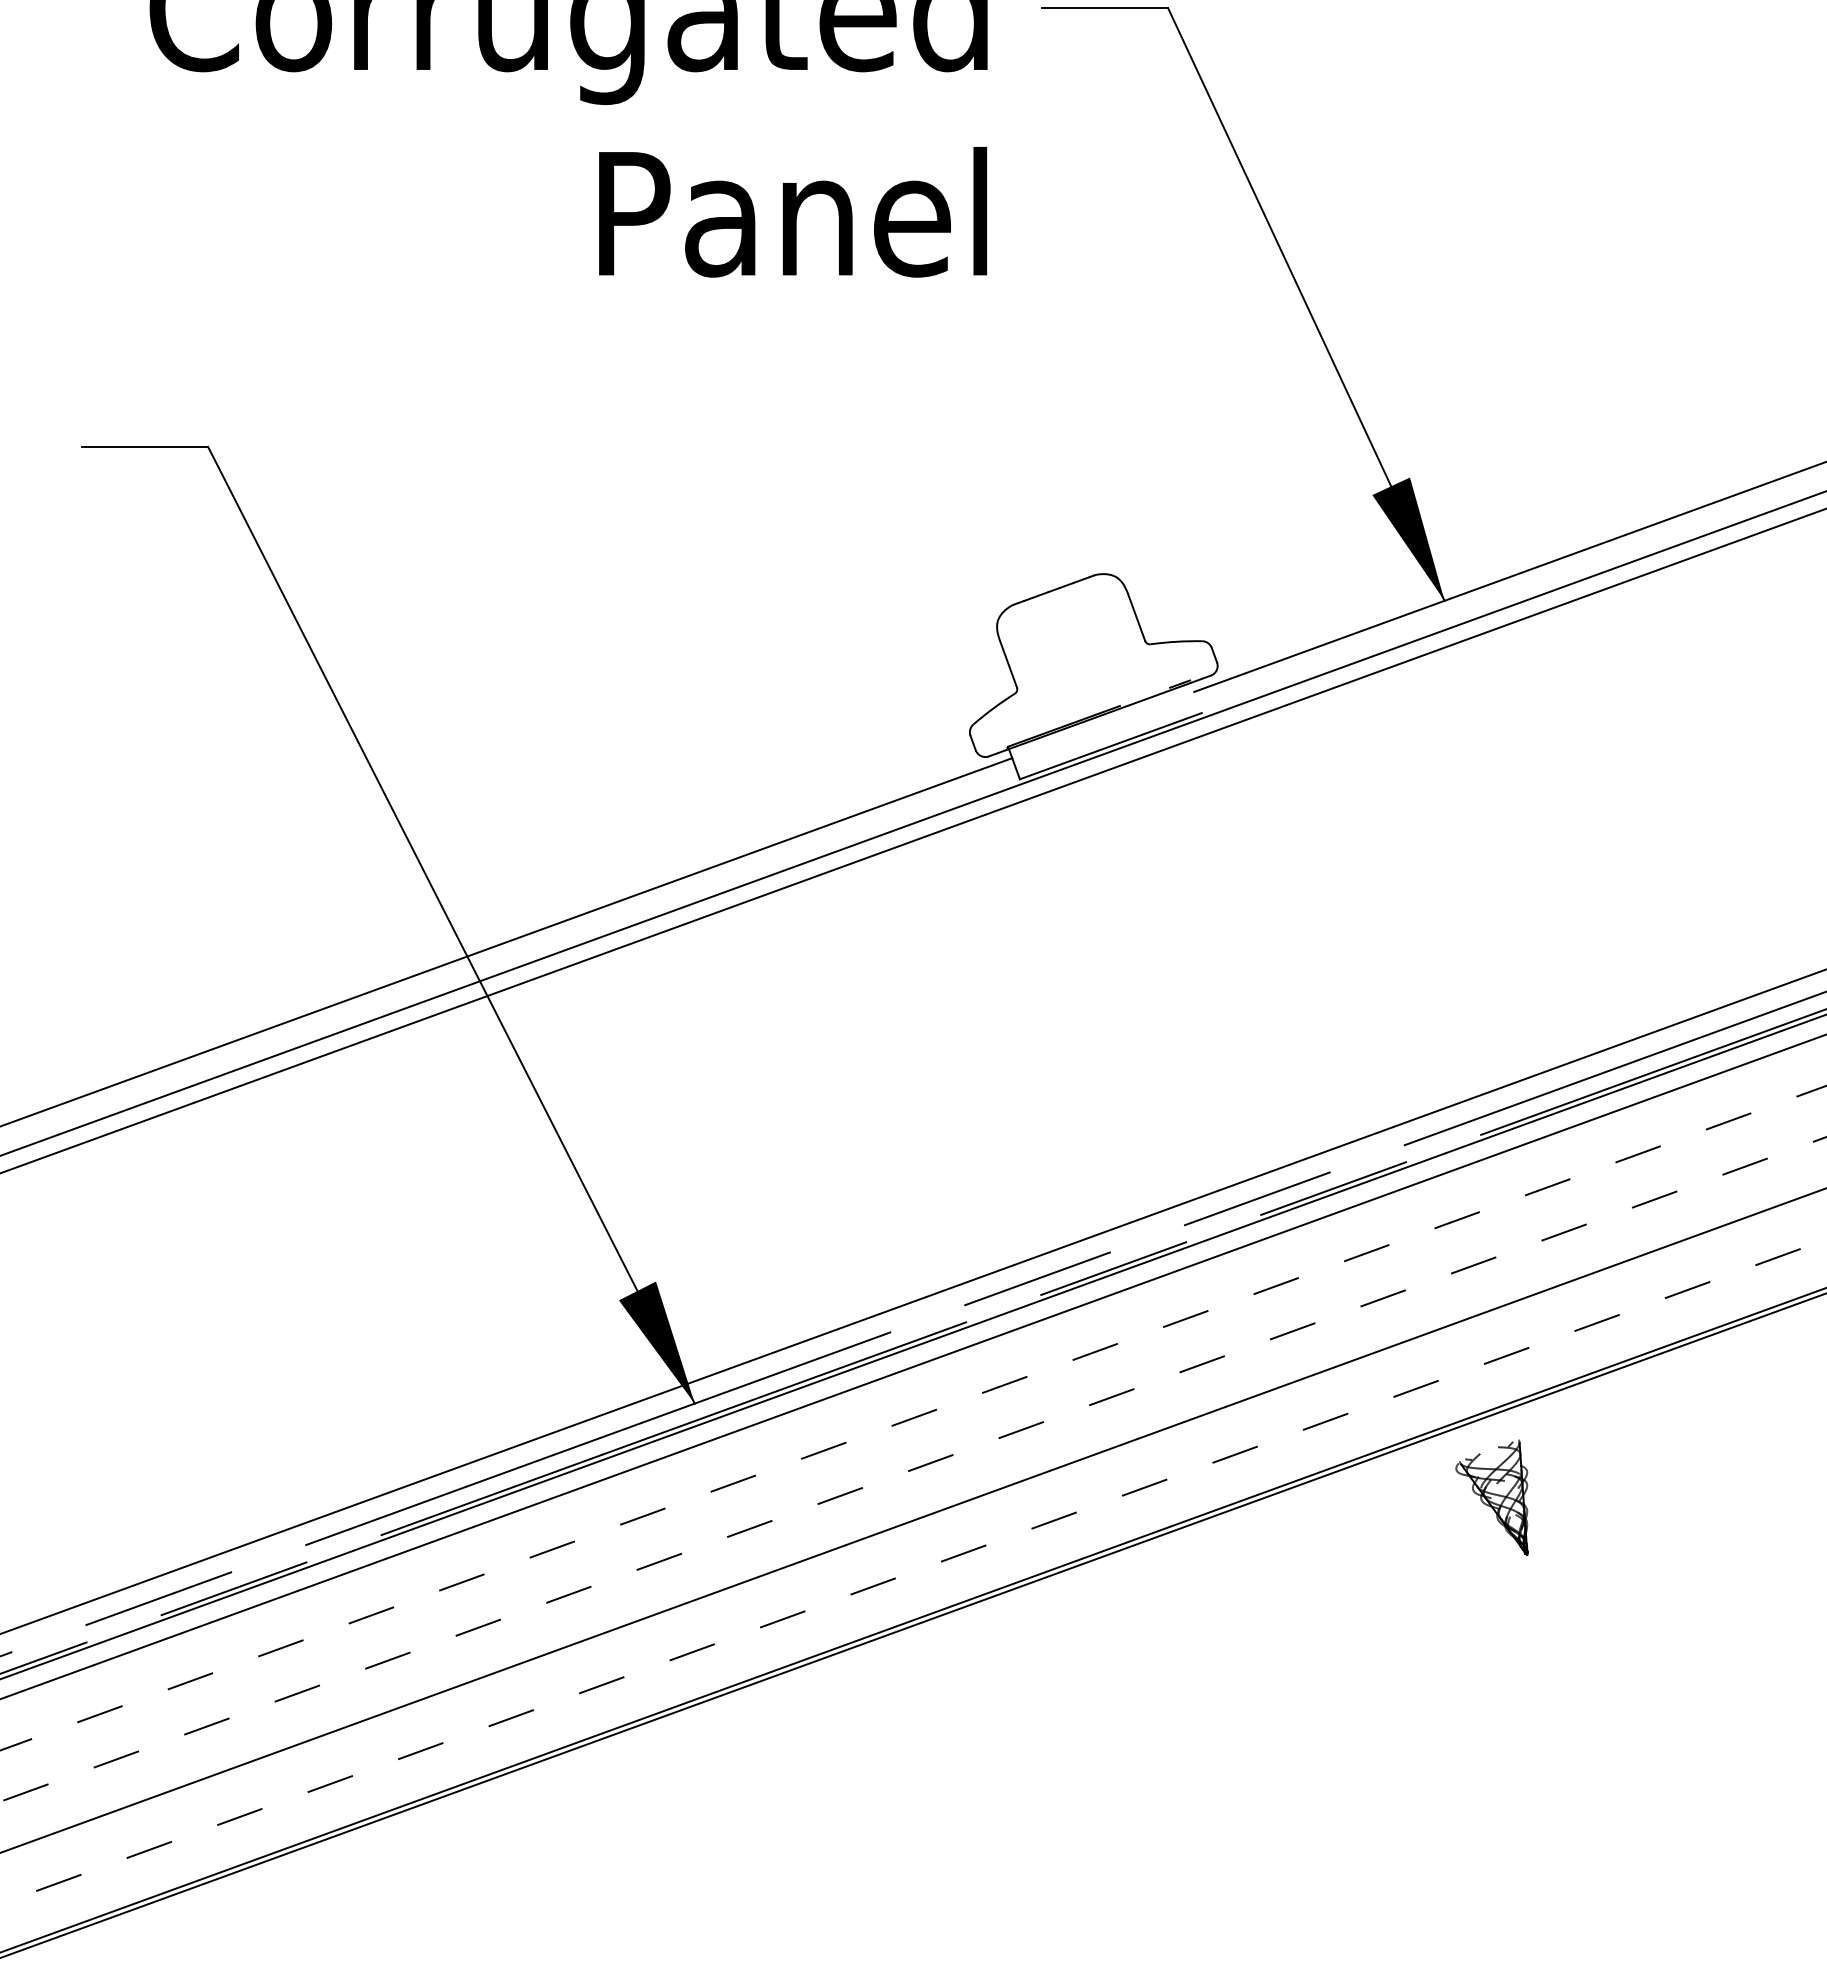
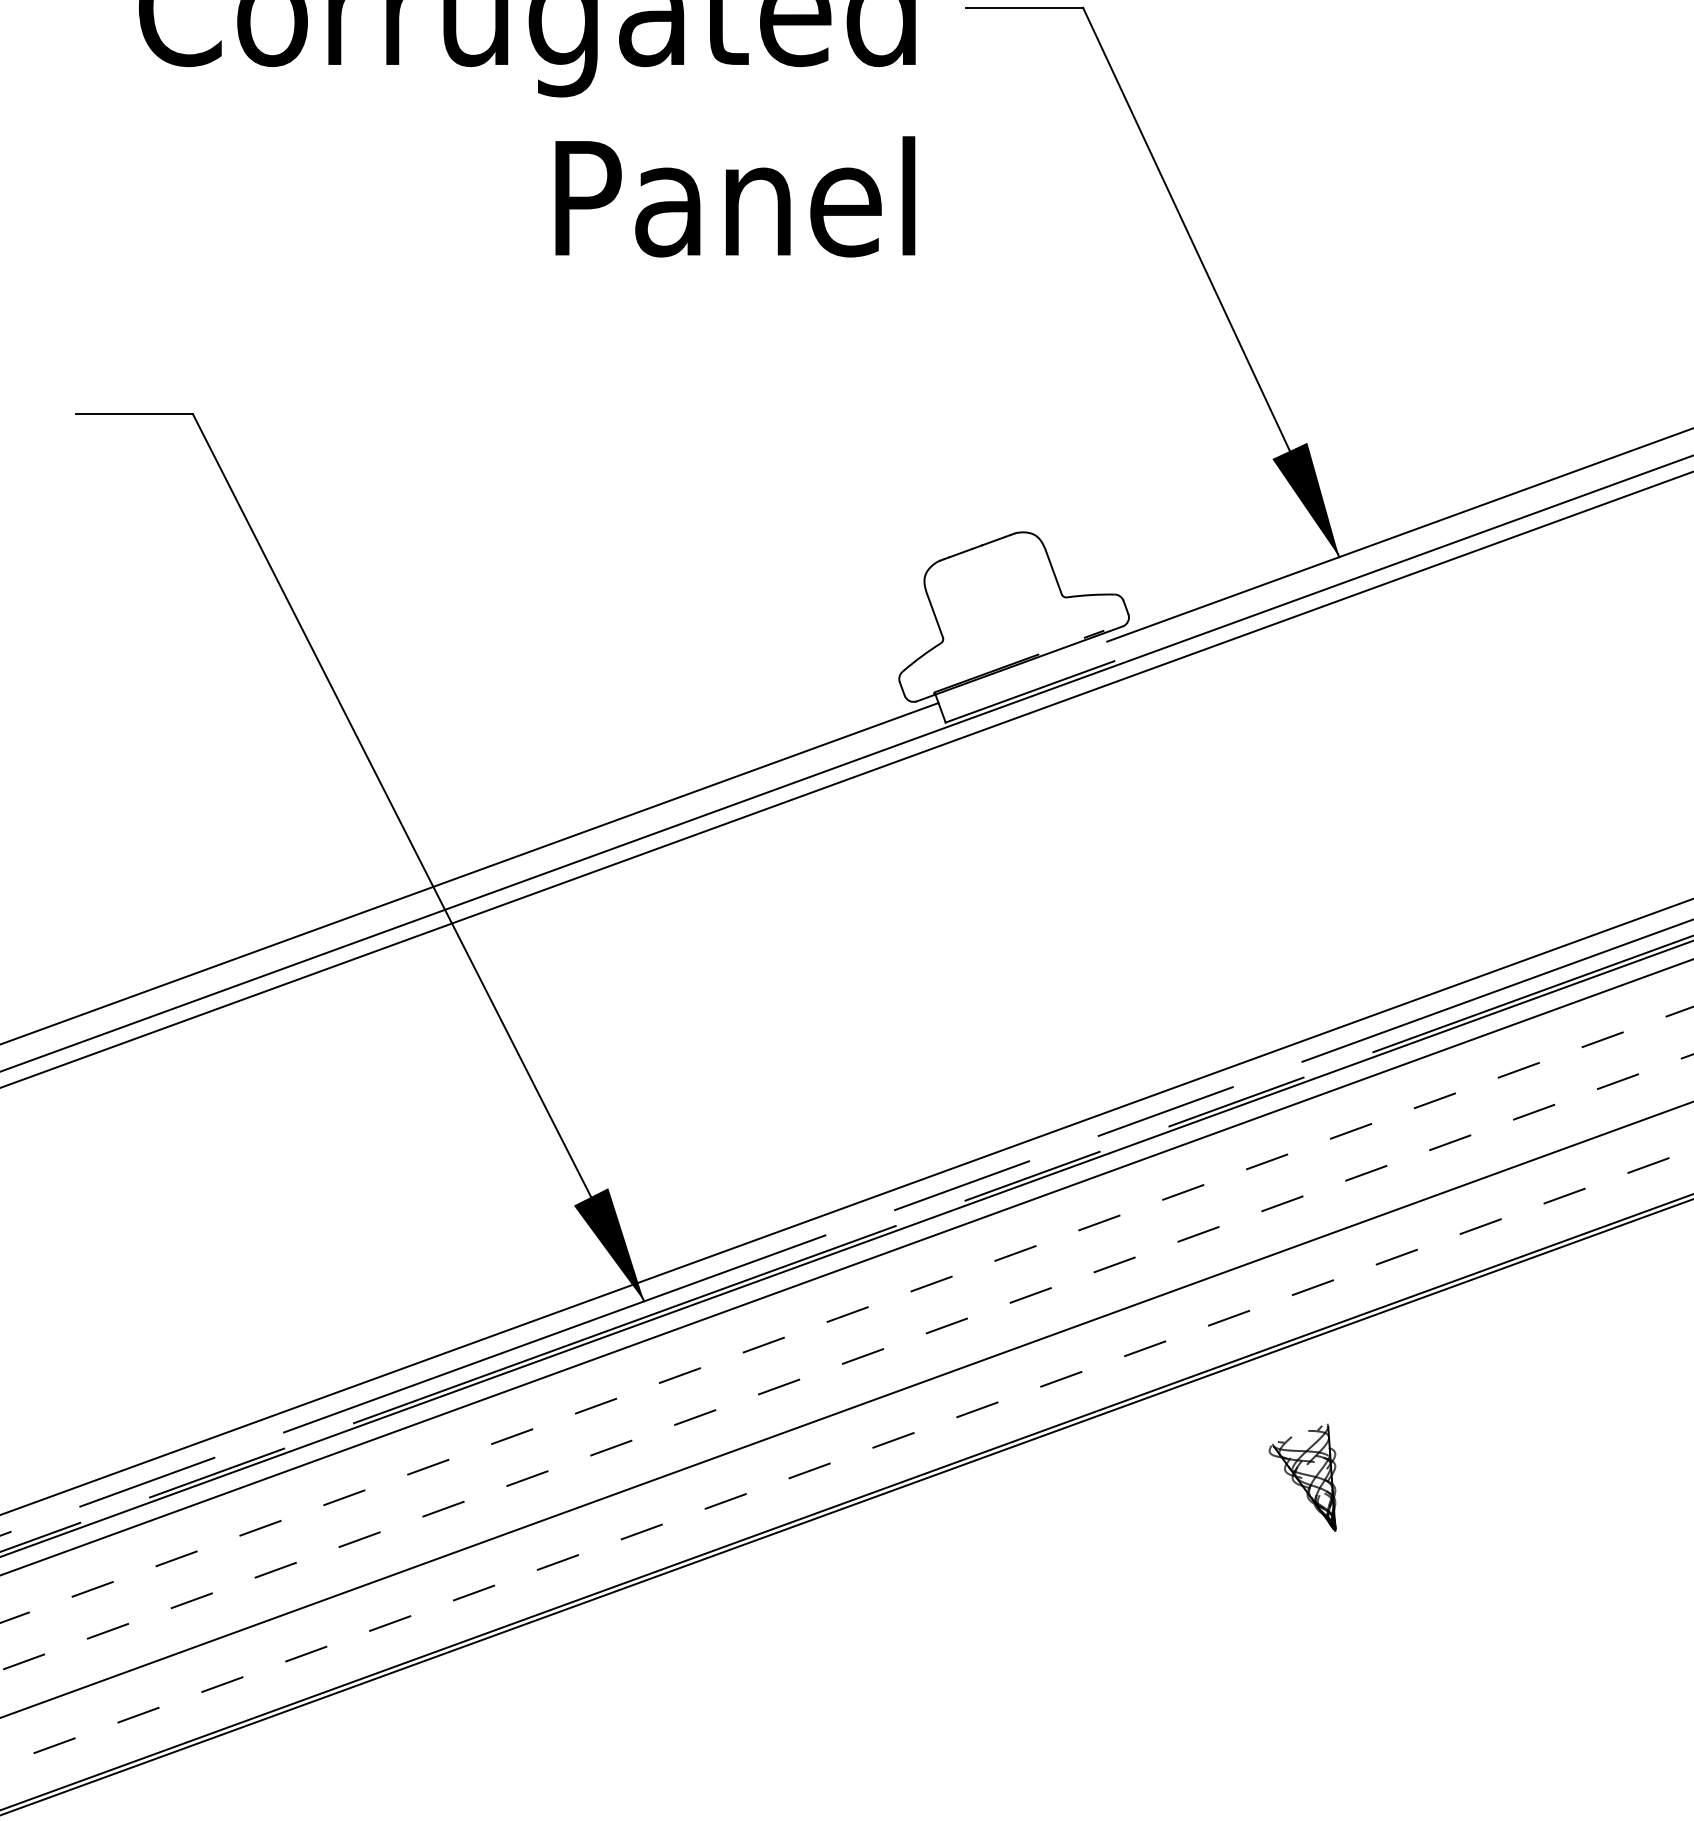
part: (1491, 1497) -> (1302, 1477), moved

